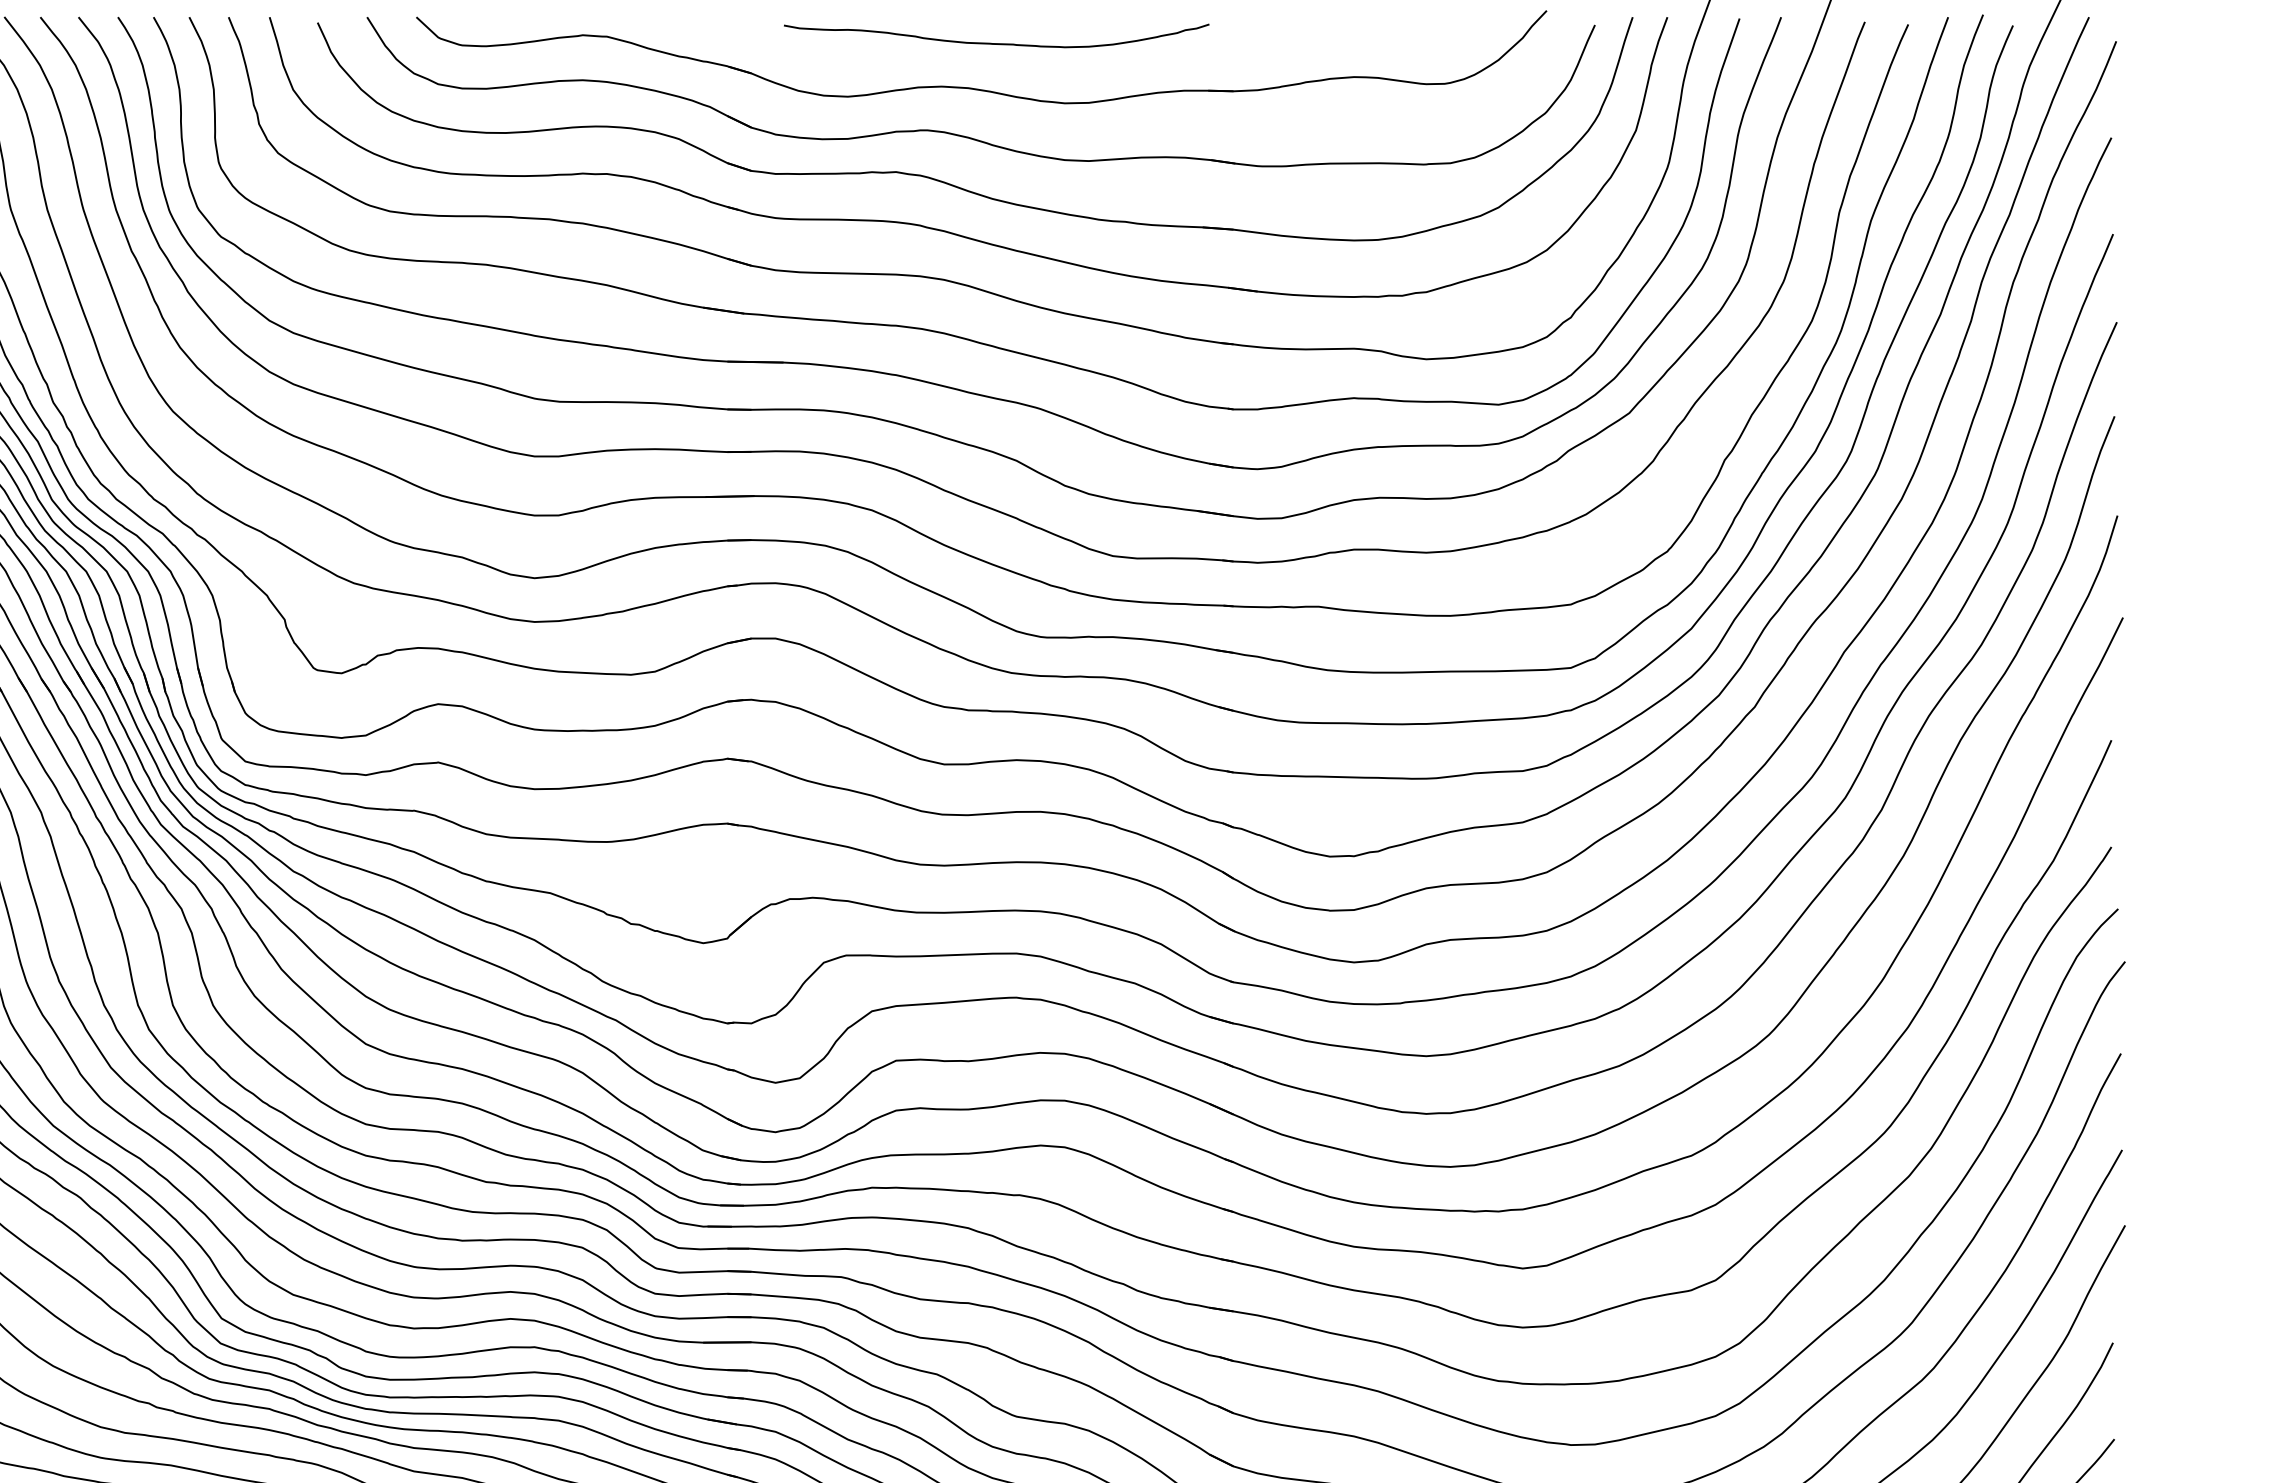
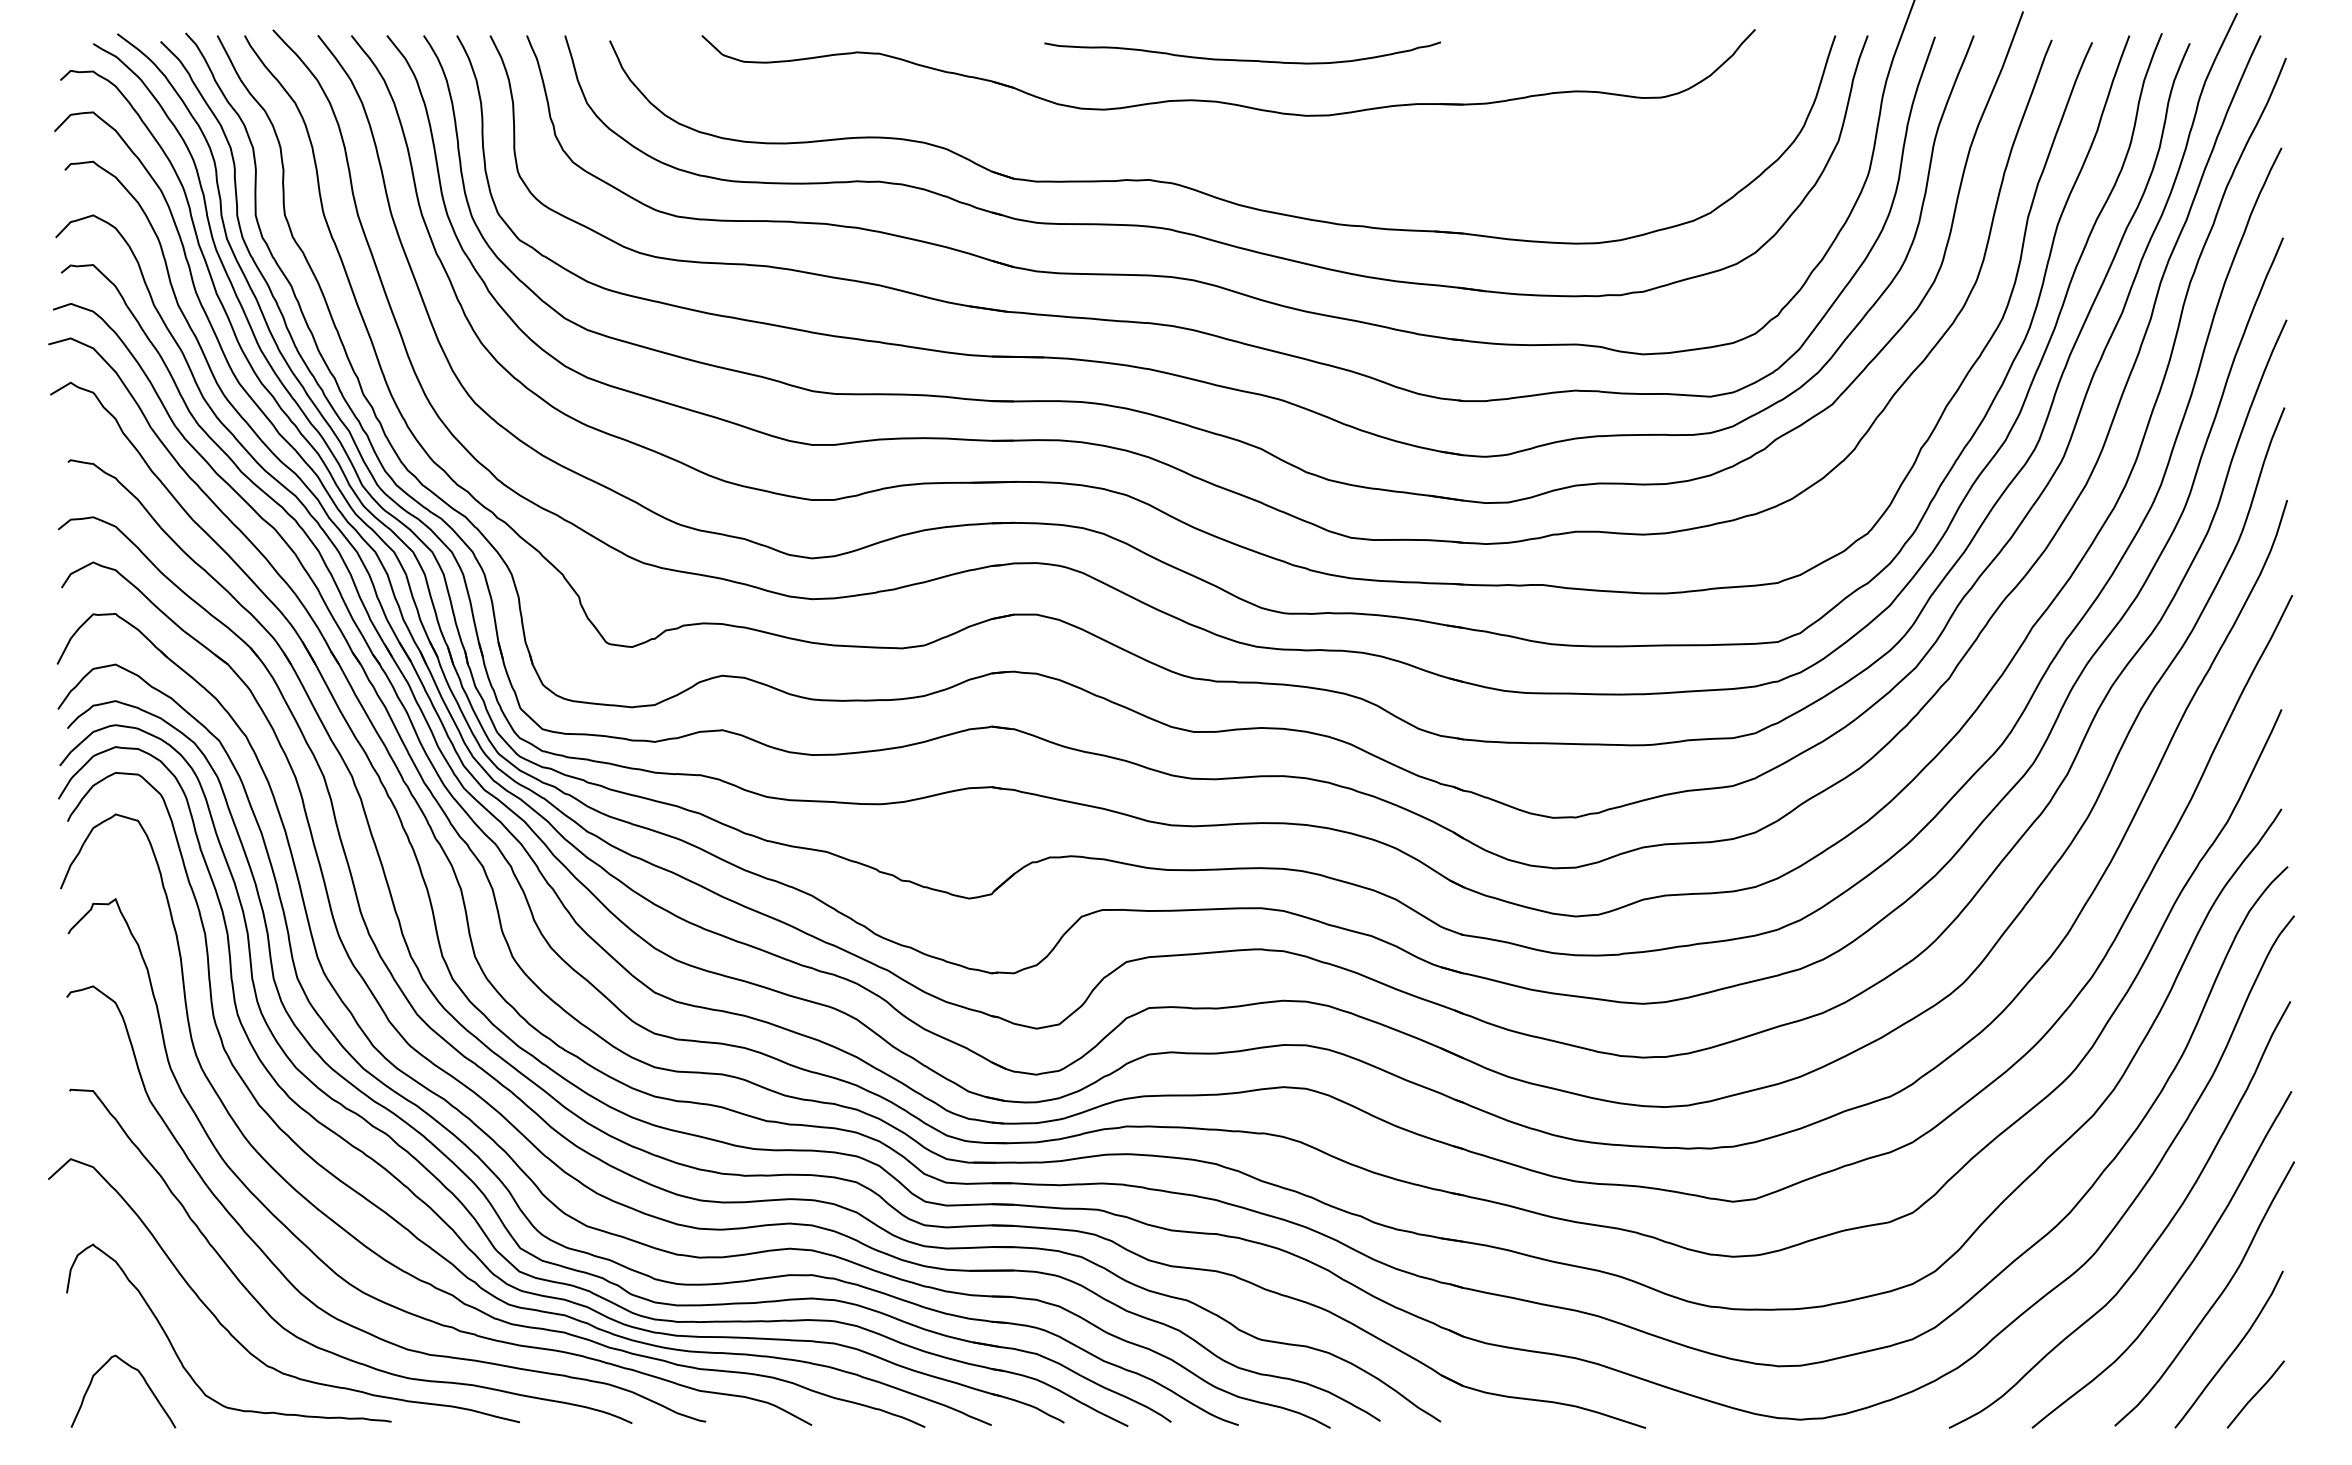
part: (967, 136) -> (1215, 146), removed

